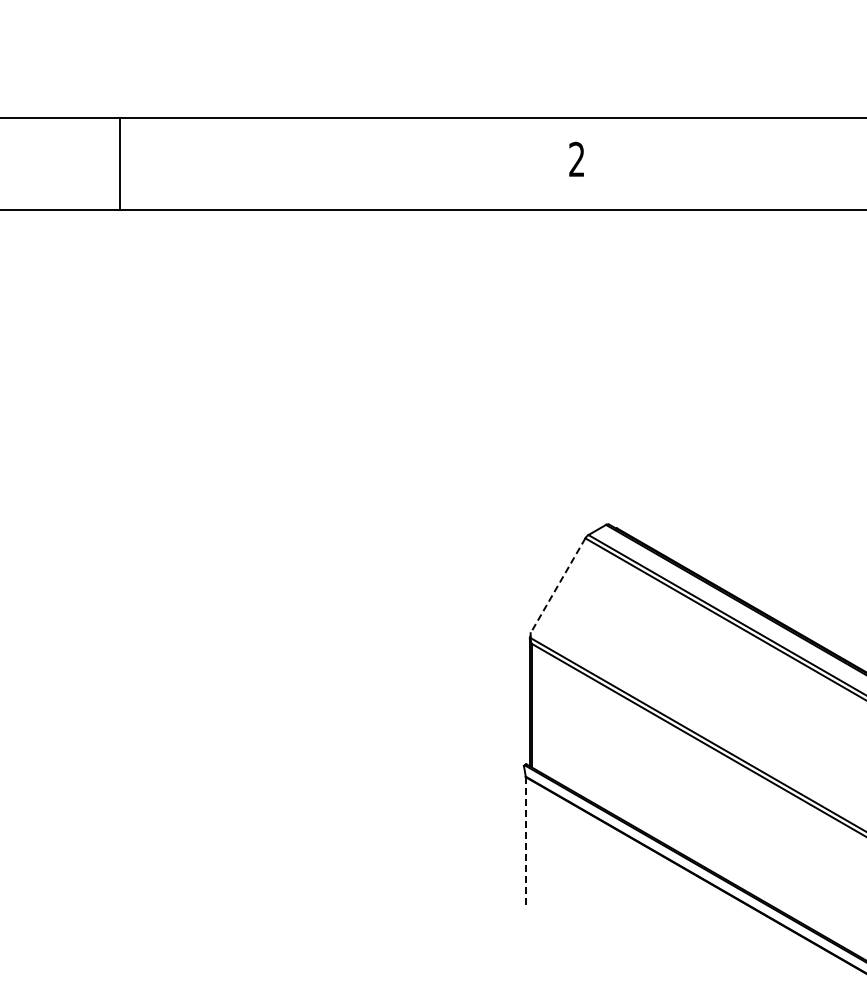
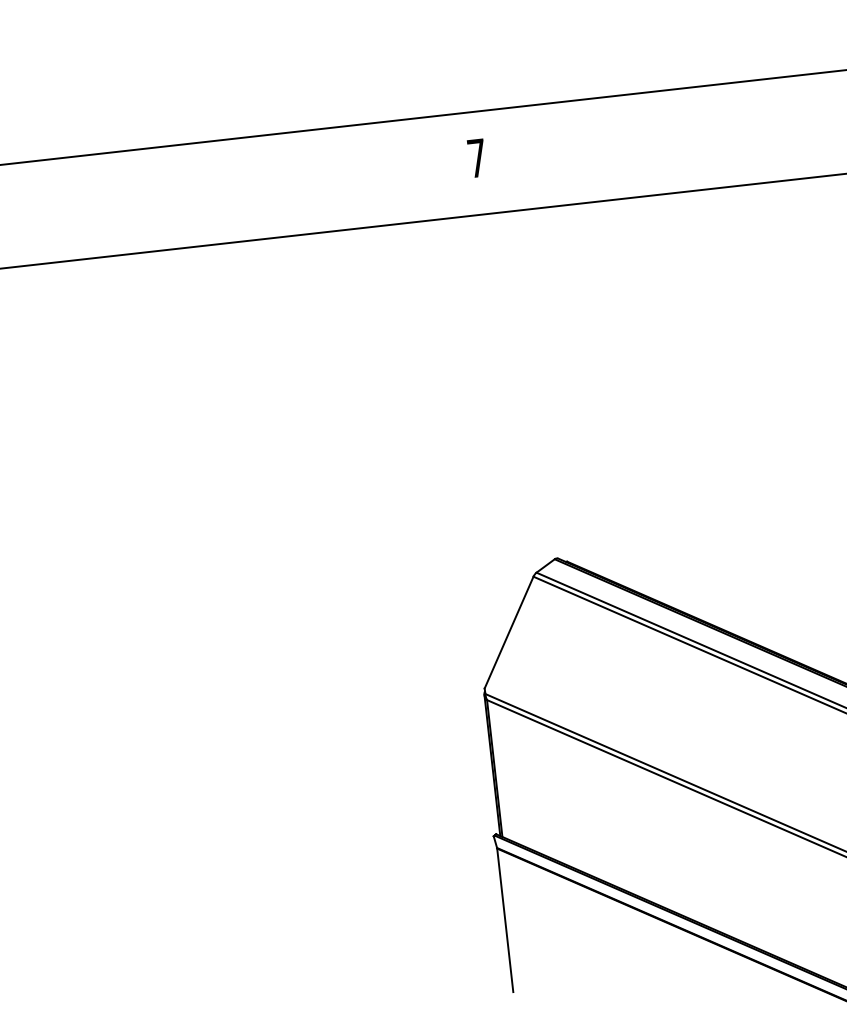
text: (576, 158) -> (476, 157), 2 -> 7
line: (558, 585) -> (509, 632), dashed -> solid
line: (525, 842) -> (504, 920), dashed -> solid

